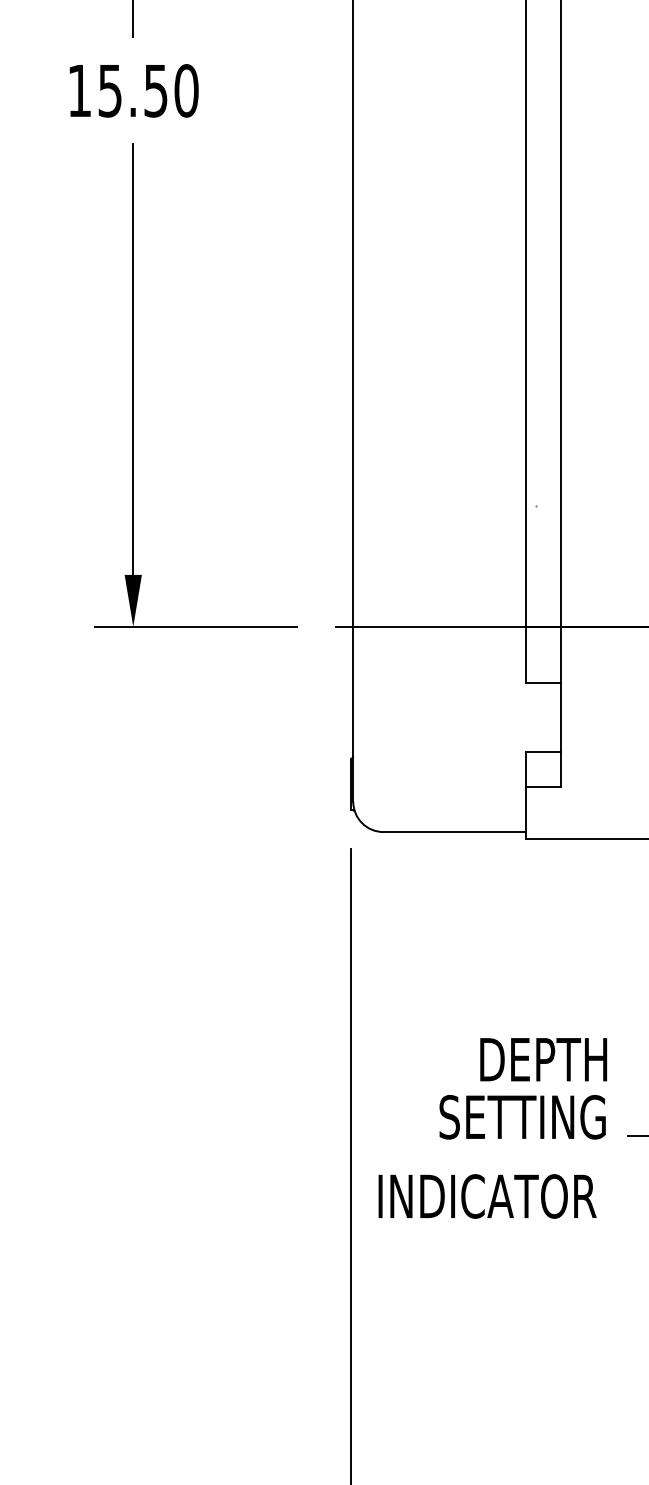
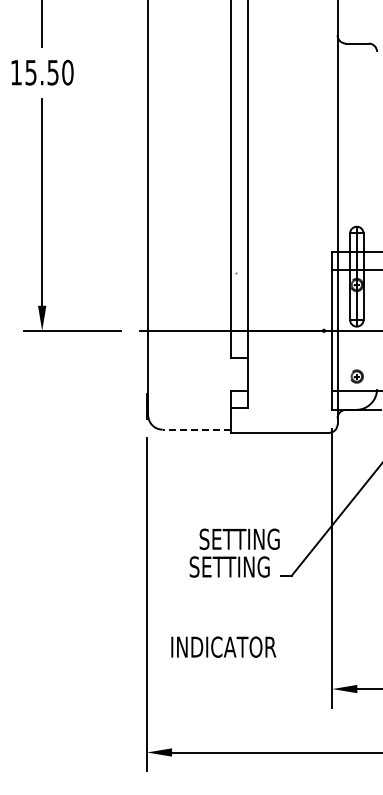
line: (453, 831) -> (196, 429), solid -> dashed
text: (542, 1058) -> (239, 538), DEPTH -> SETTING
text: (486, 1195) -> (223, 646), moved

